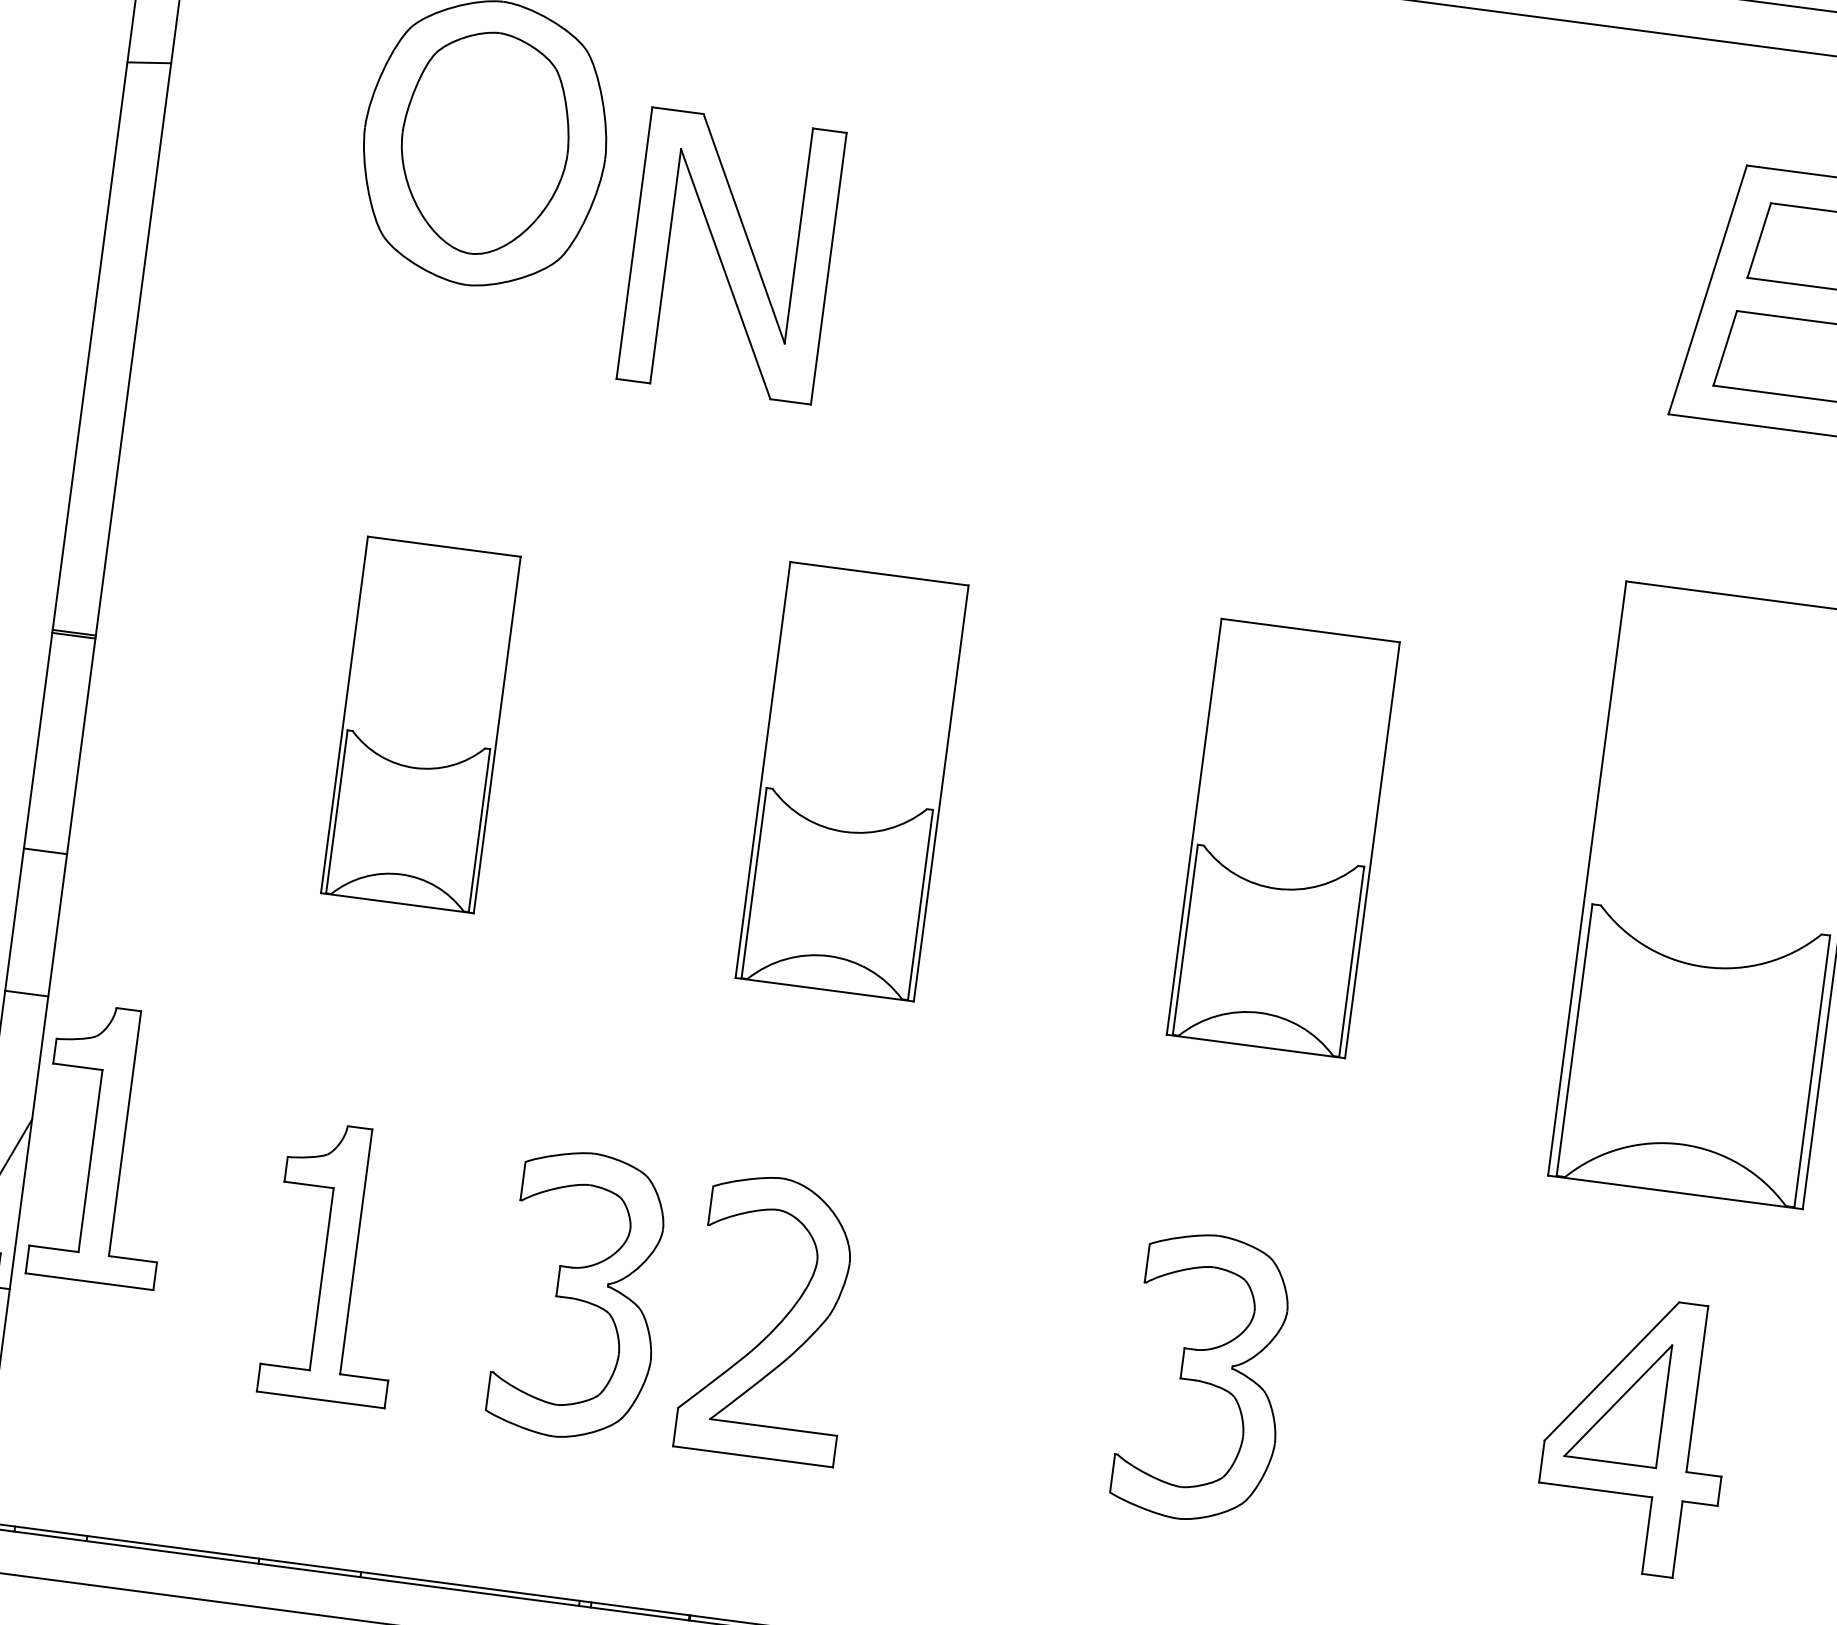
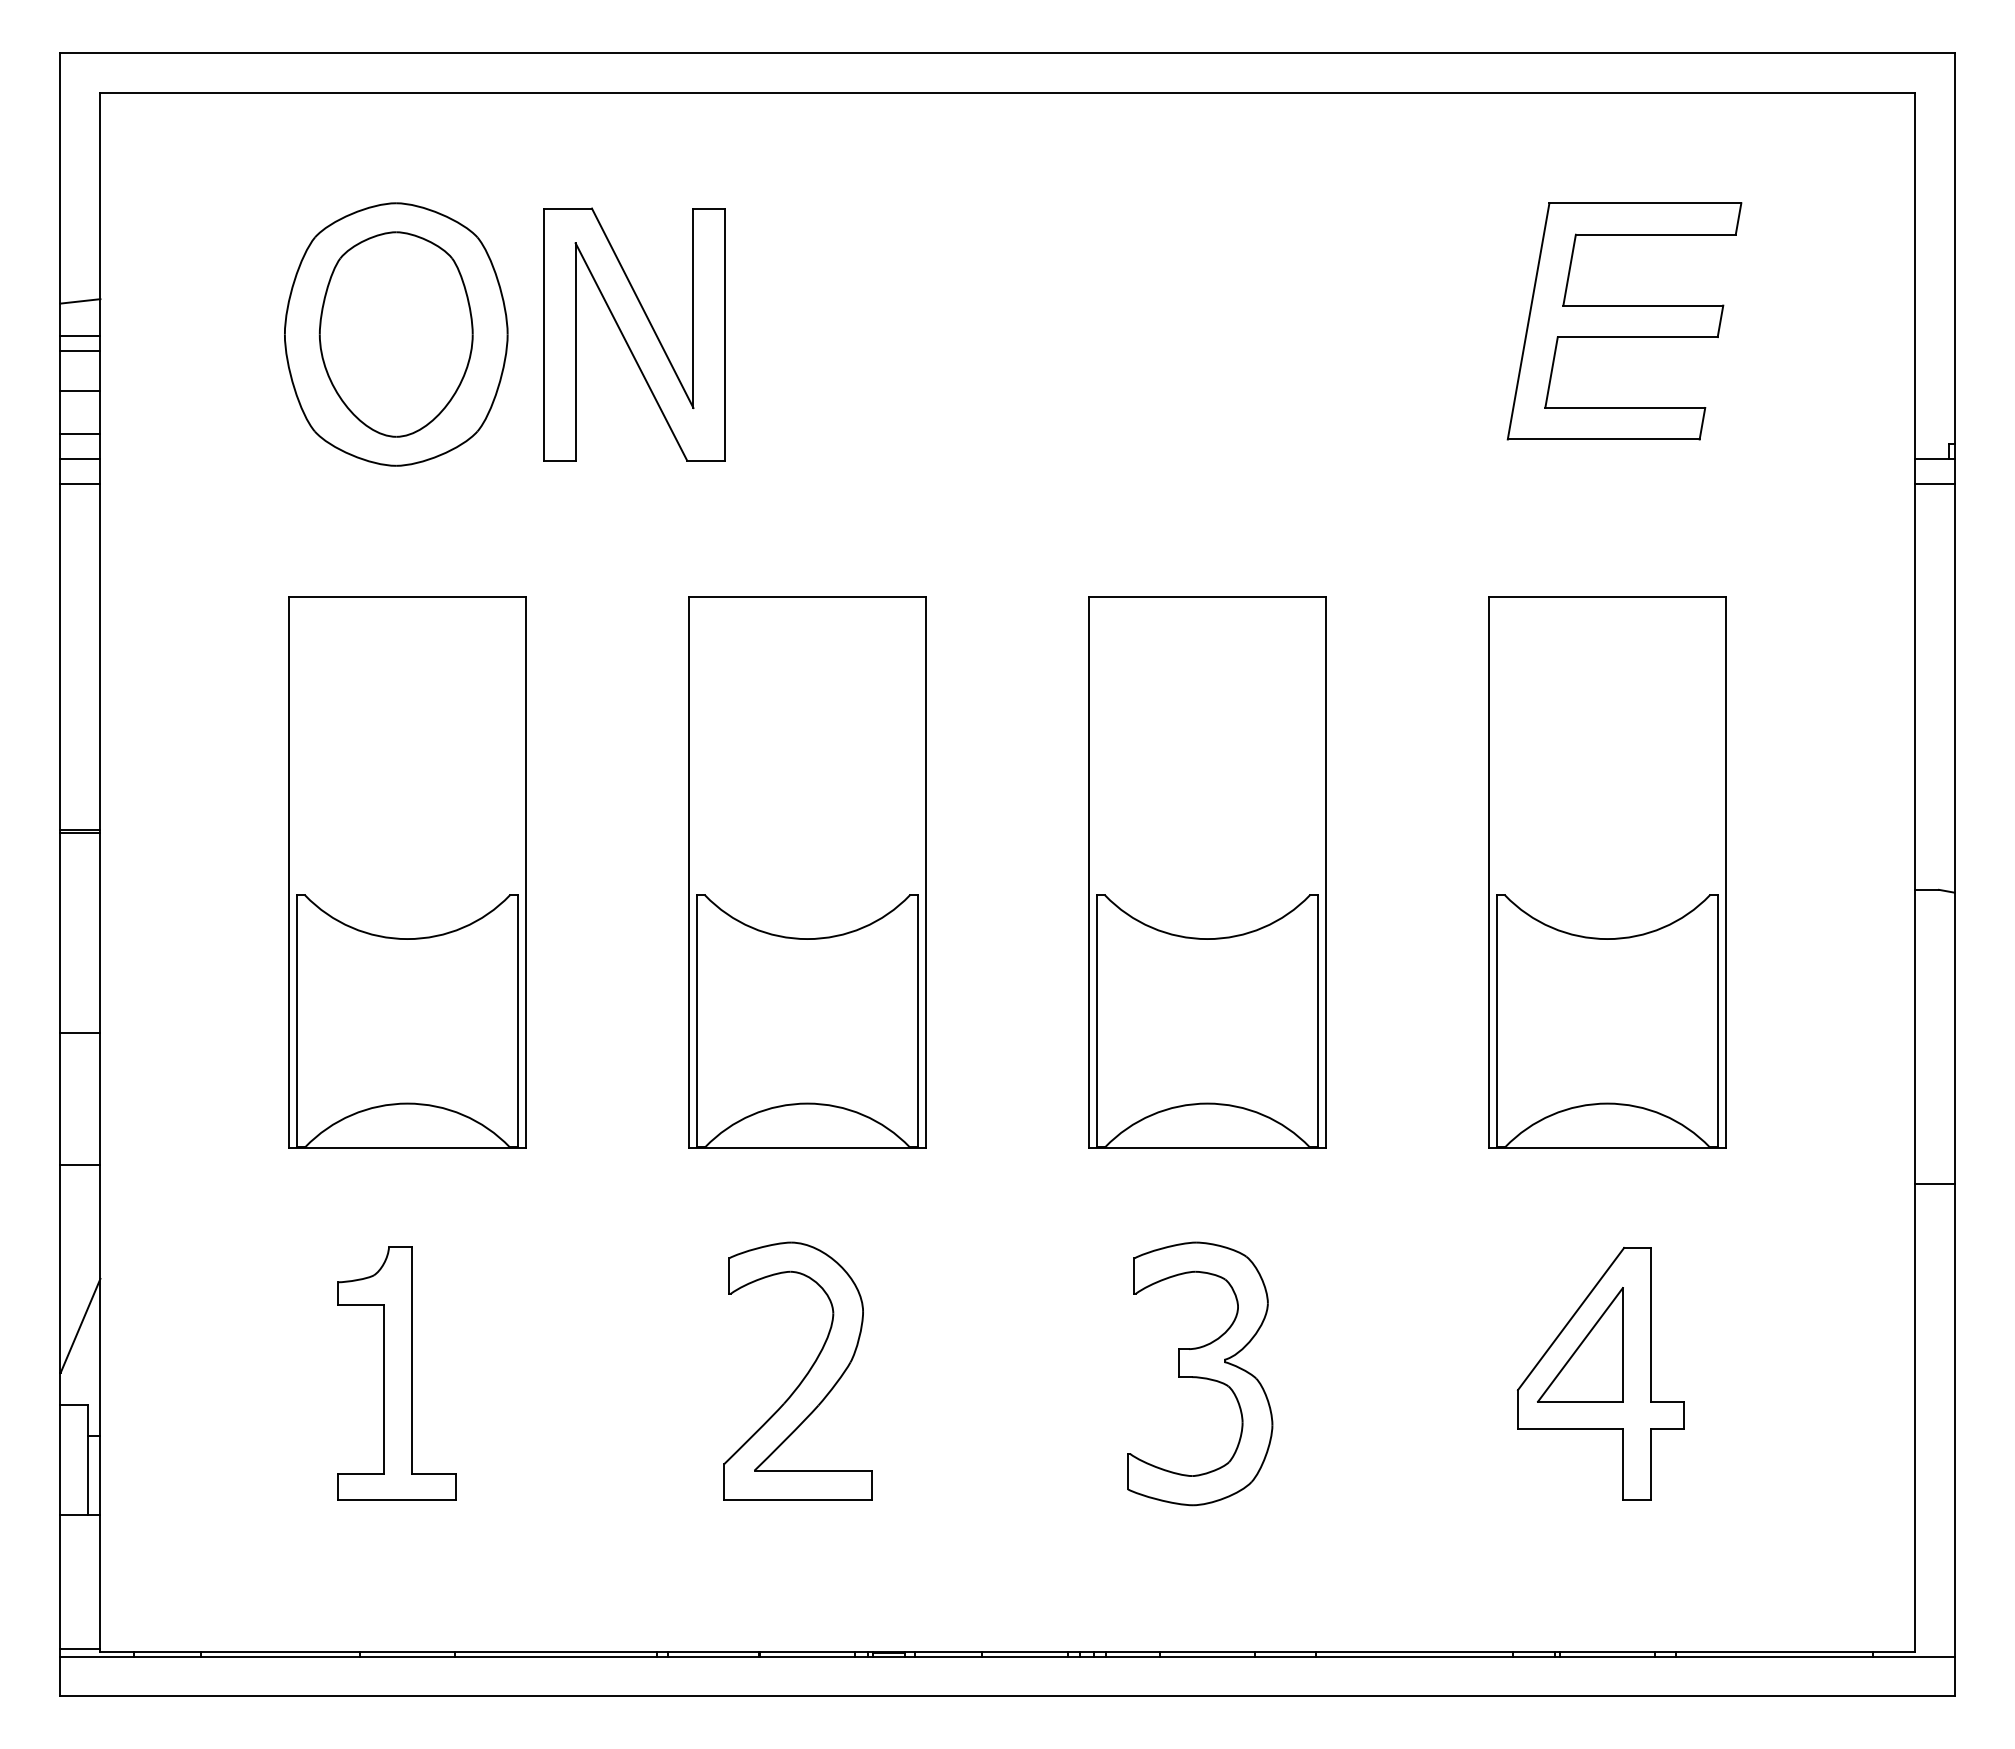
line: (144, 100) -> (80, 336), added
line: (142, 115) -> (80, 350), added
line: (136, 159) -> (80, 391), added
line: (130, 205) -> (80, 433), added
line: (126, 233) -> (80, 459), added
part: (731, 255) -> (634, 334), moved
line: (123, 259) -> (80, 483), added
part: (420, 724) -> (407, 872), size x1.67
part: (852, 781) -> (807, 872), size x1.43
part: (1283, 838) -> (1207, 872), size x1.43
part: (106, 1145) -> (171, 1293), removed
part: (580, 1295) -> (621, 1373), removed

